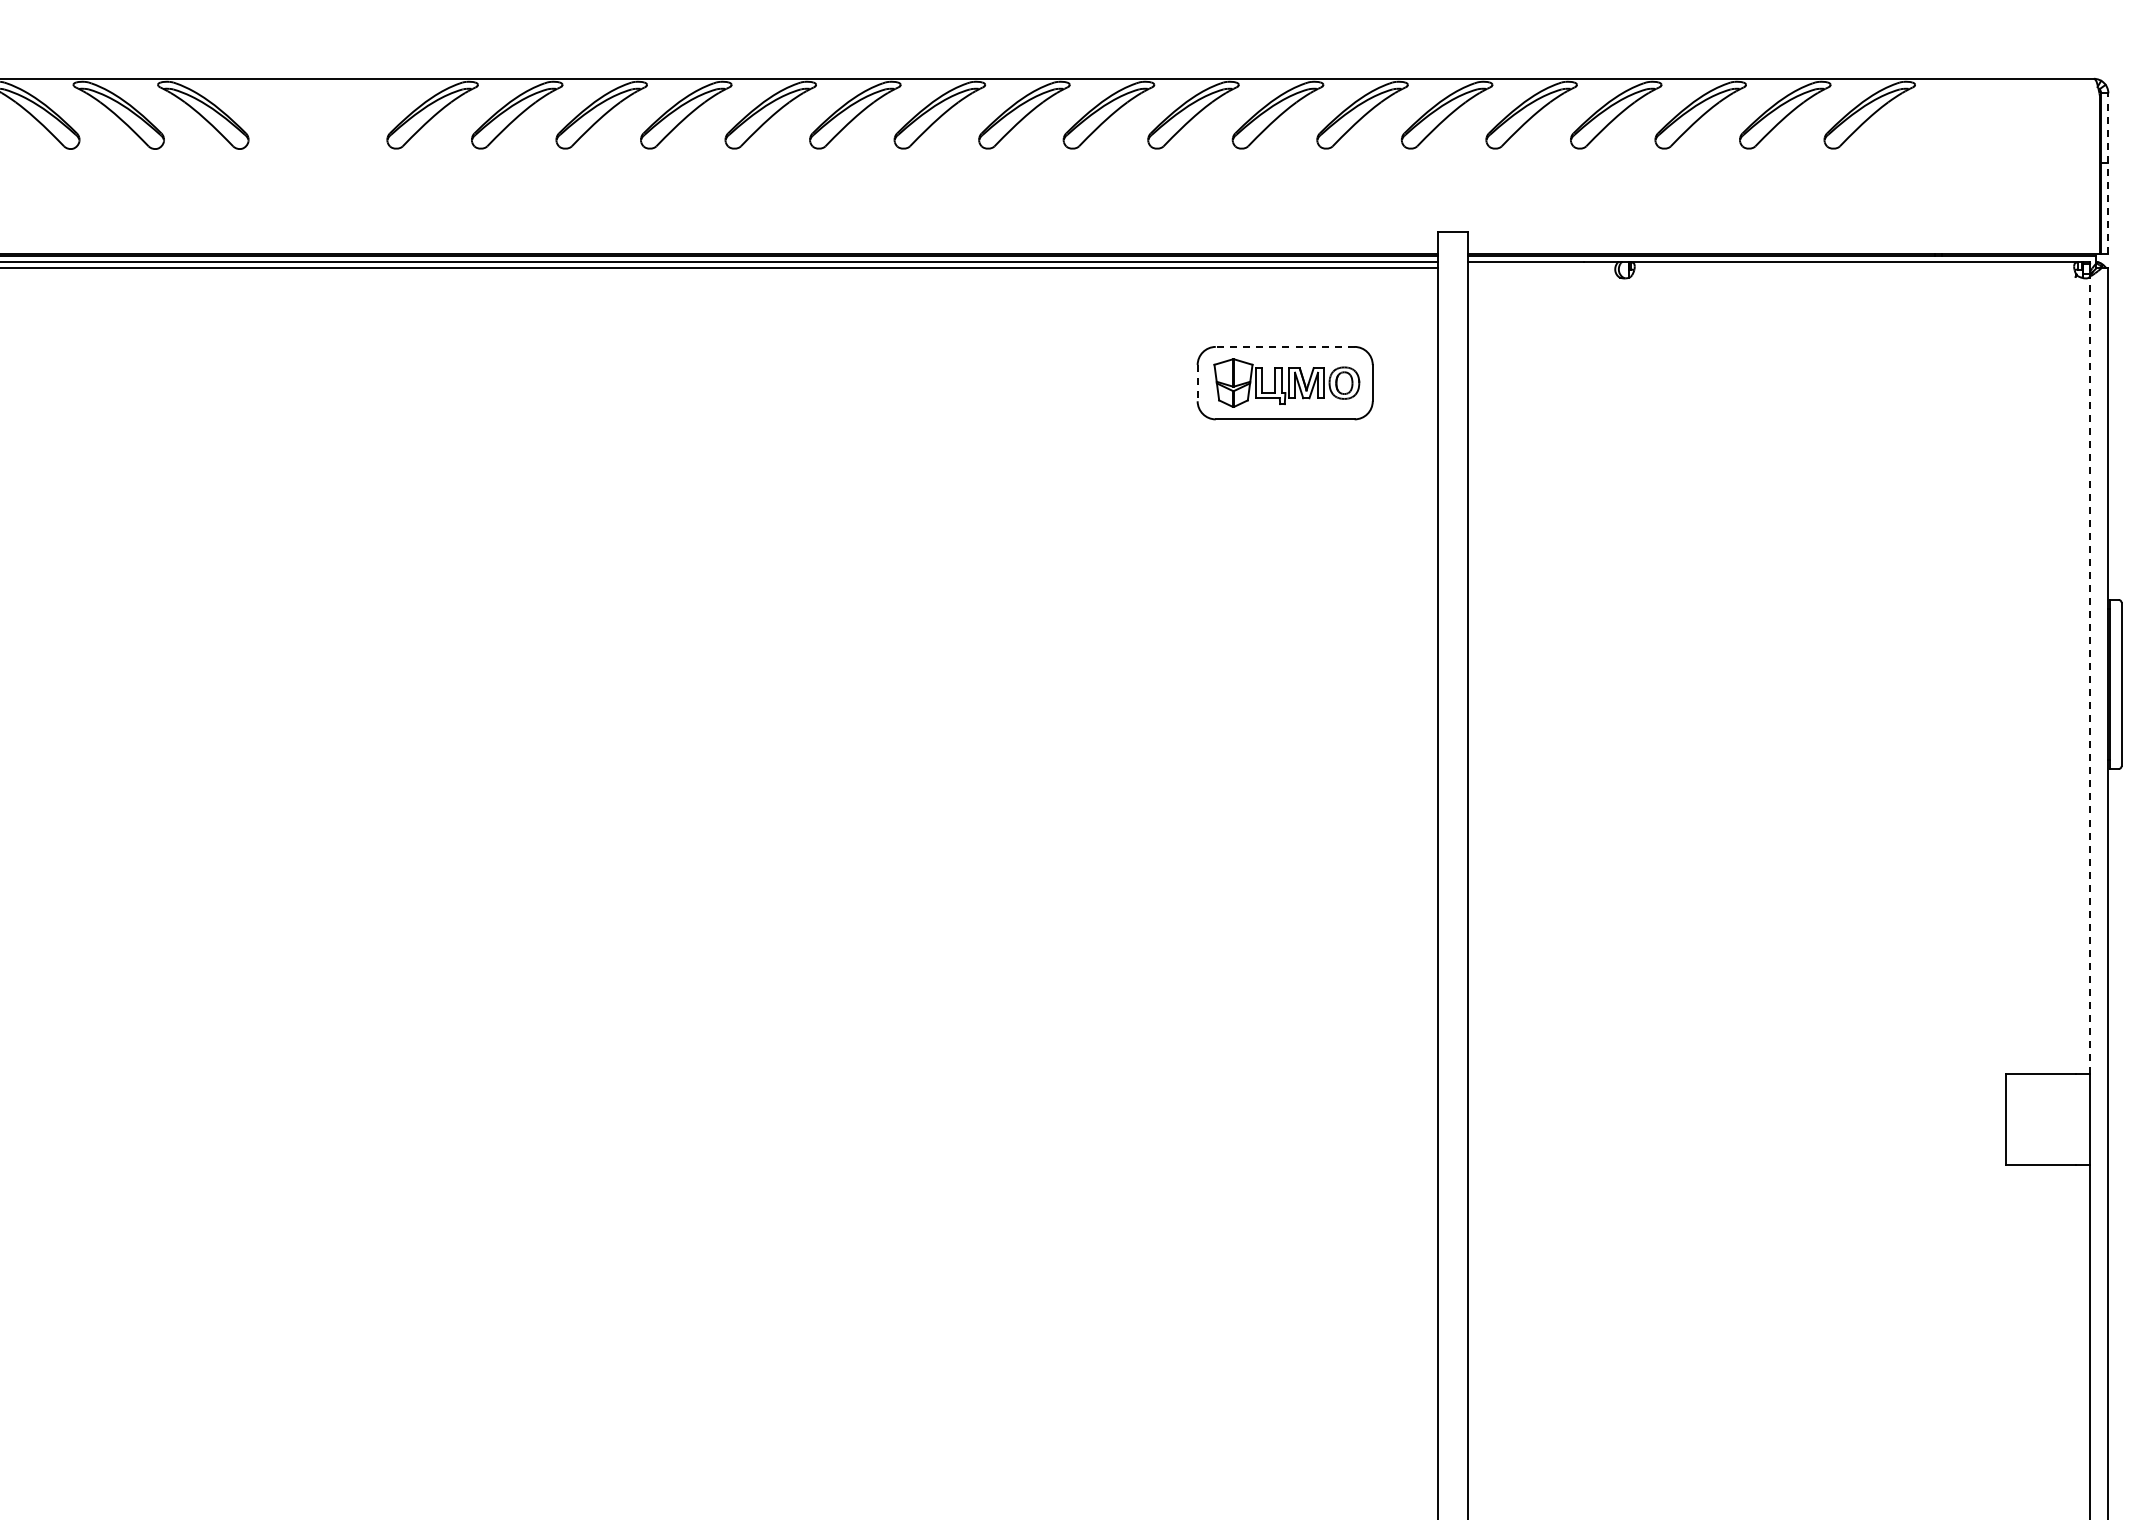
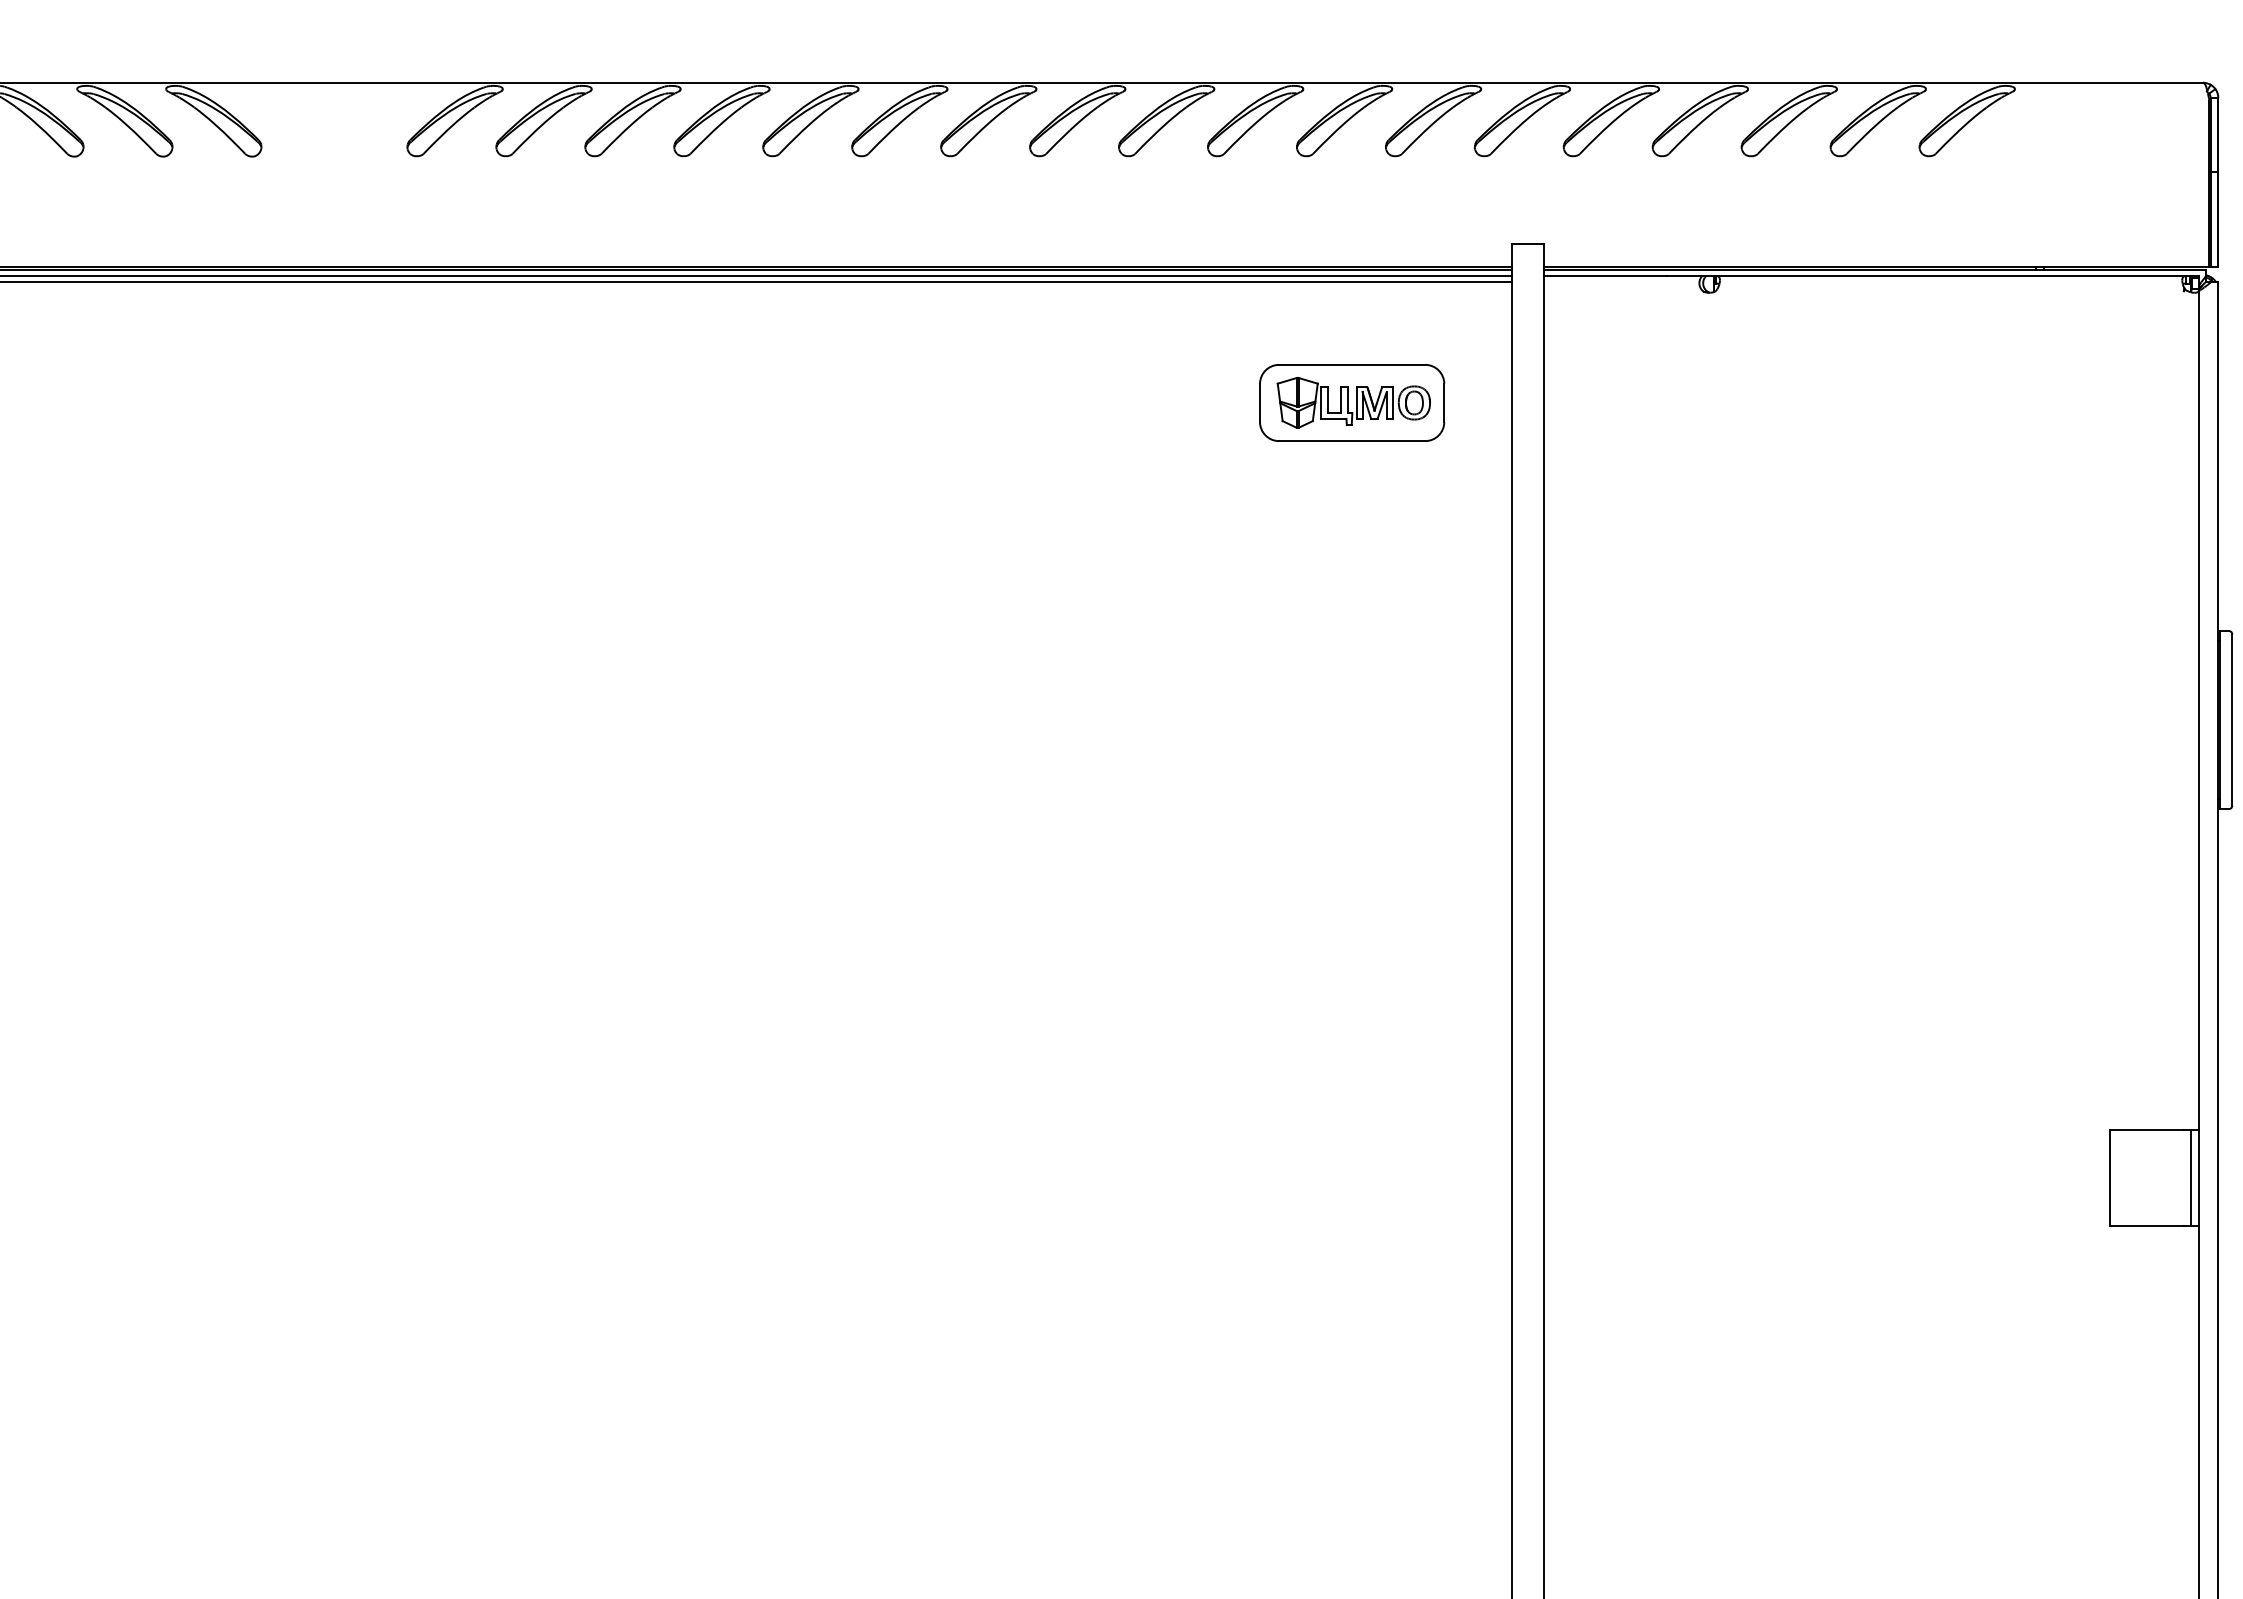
line: (2108, 173) -> (2218, 182), dashed -> solid
line: (1284, 346) -> (1351, 364), dashed -> solid
line: (1197, 383) -> (1259, 403), dashed -> solid
line: (2090, 674) -> (2199, 709), dashed -> solid
line: (2082, 1119) -> (2191, 1177), added

